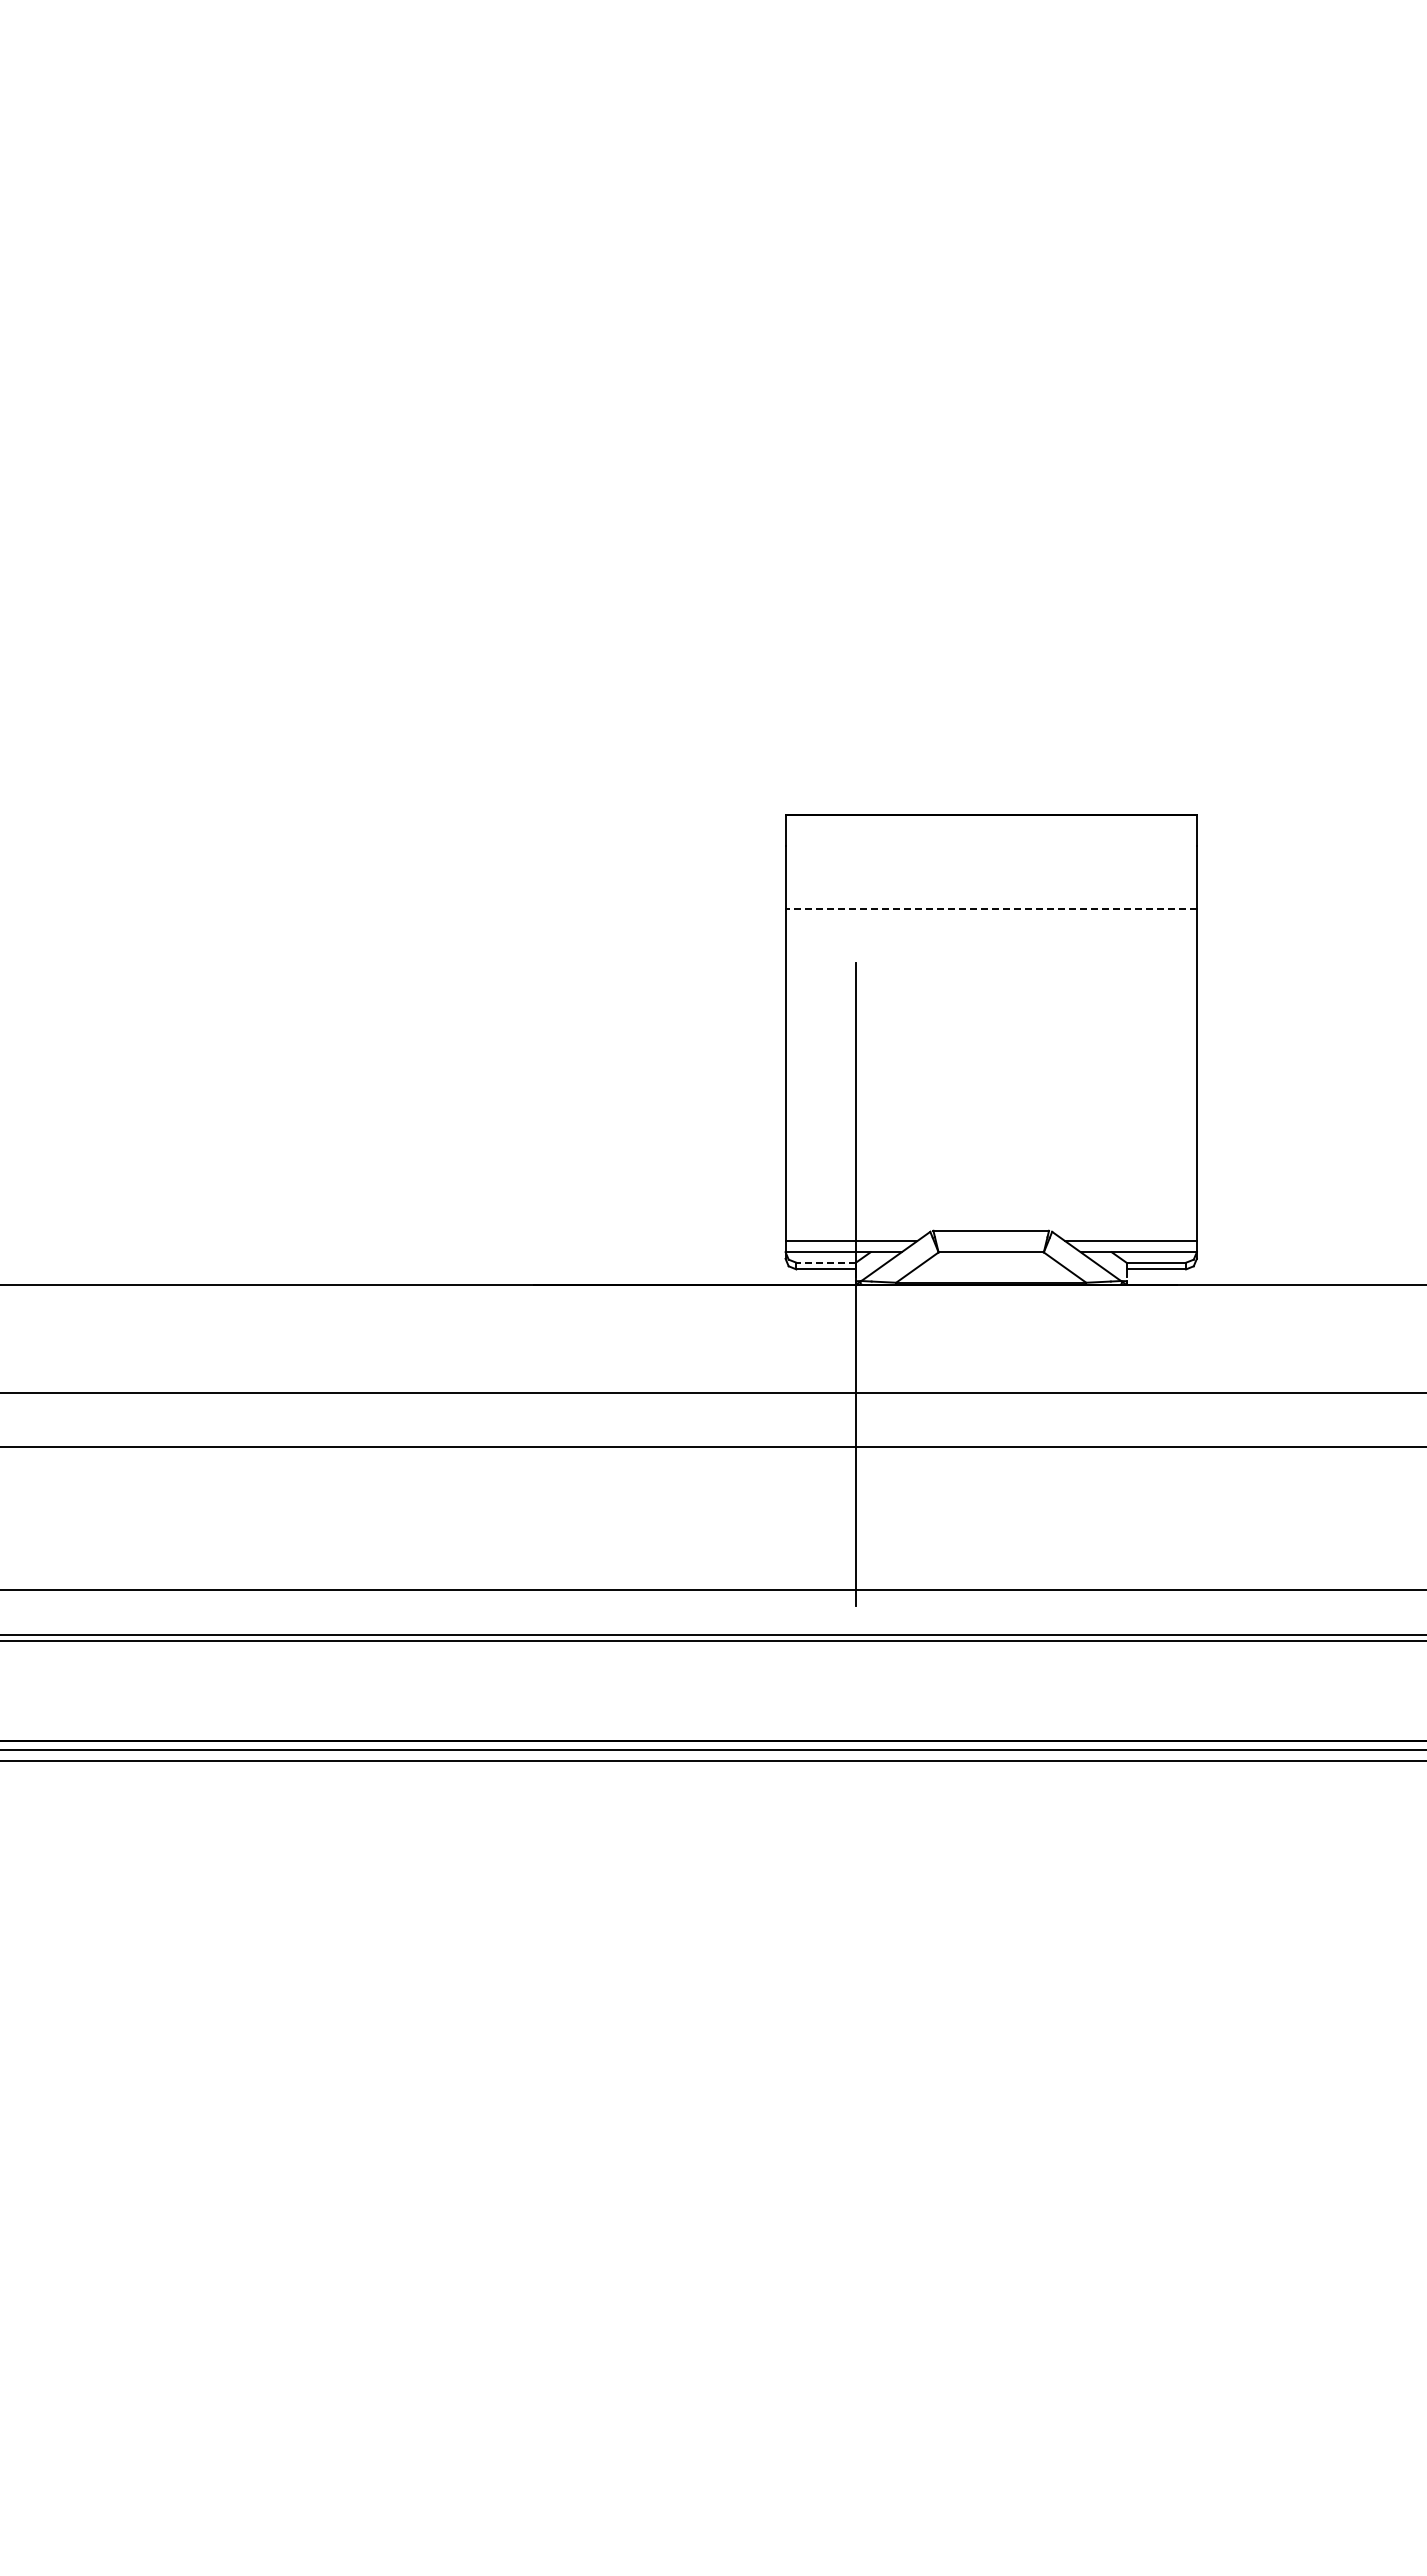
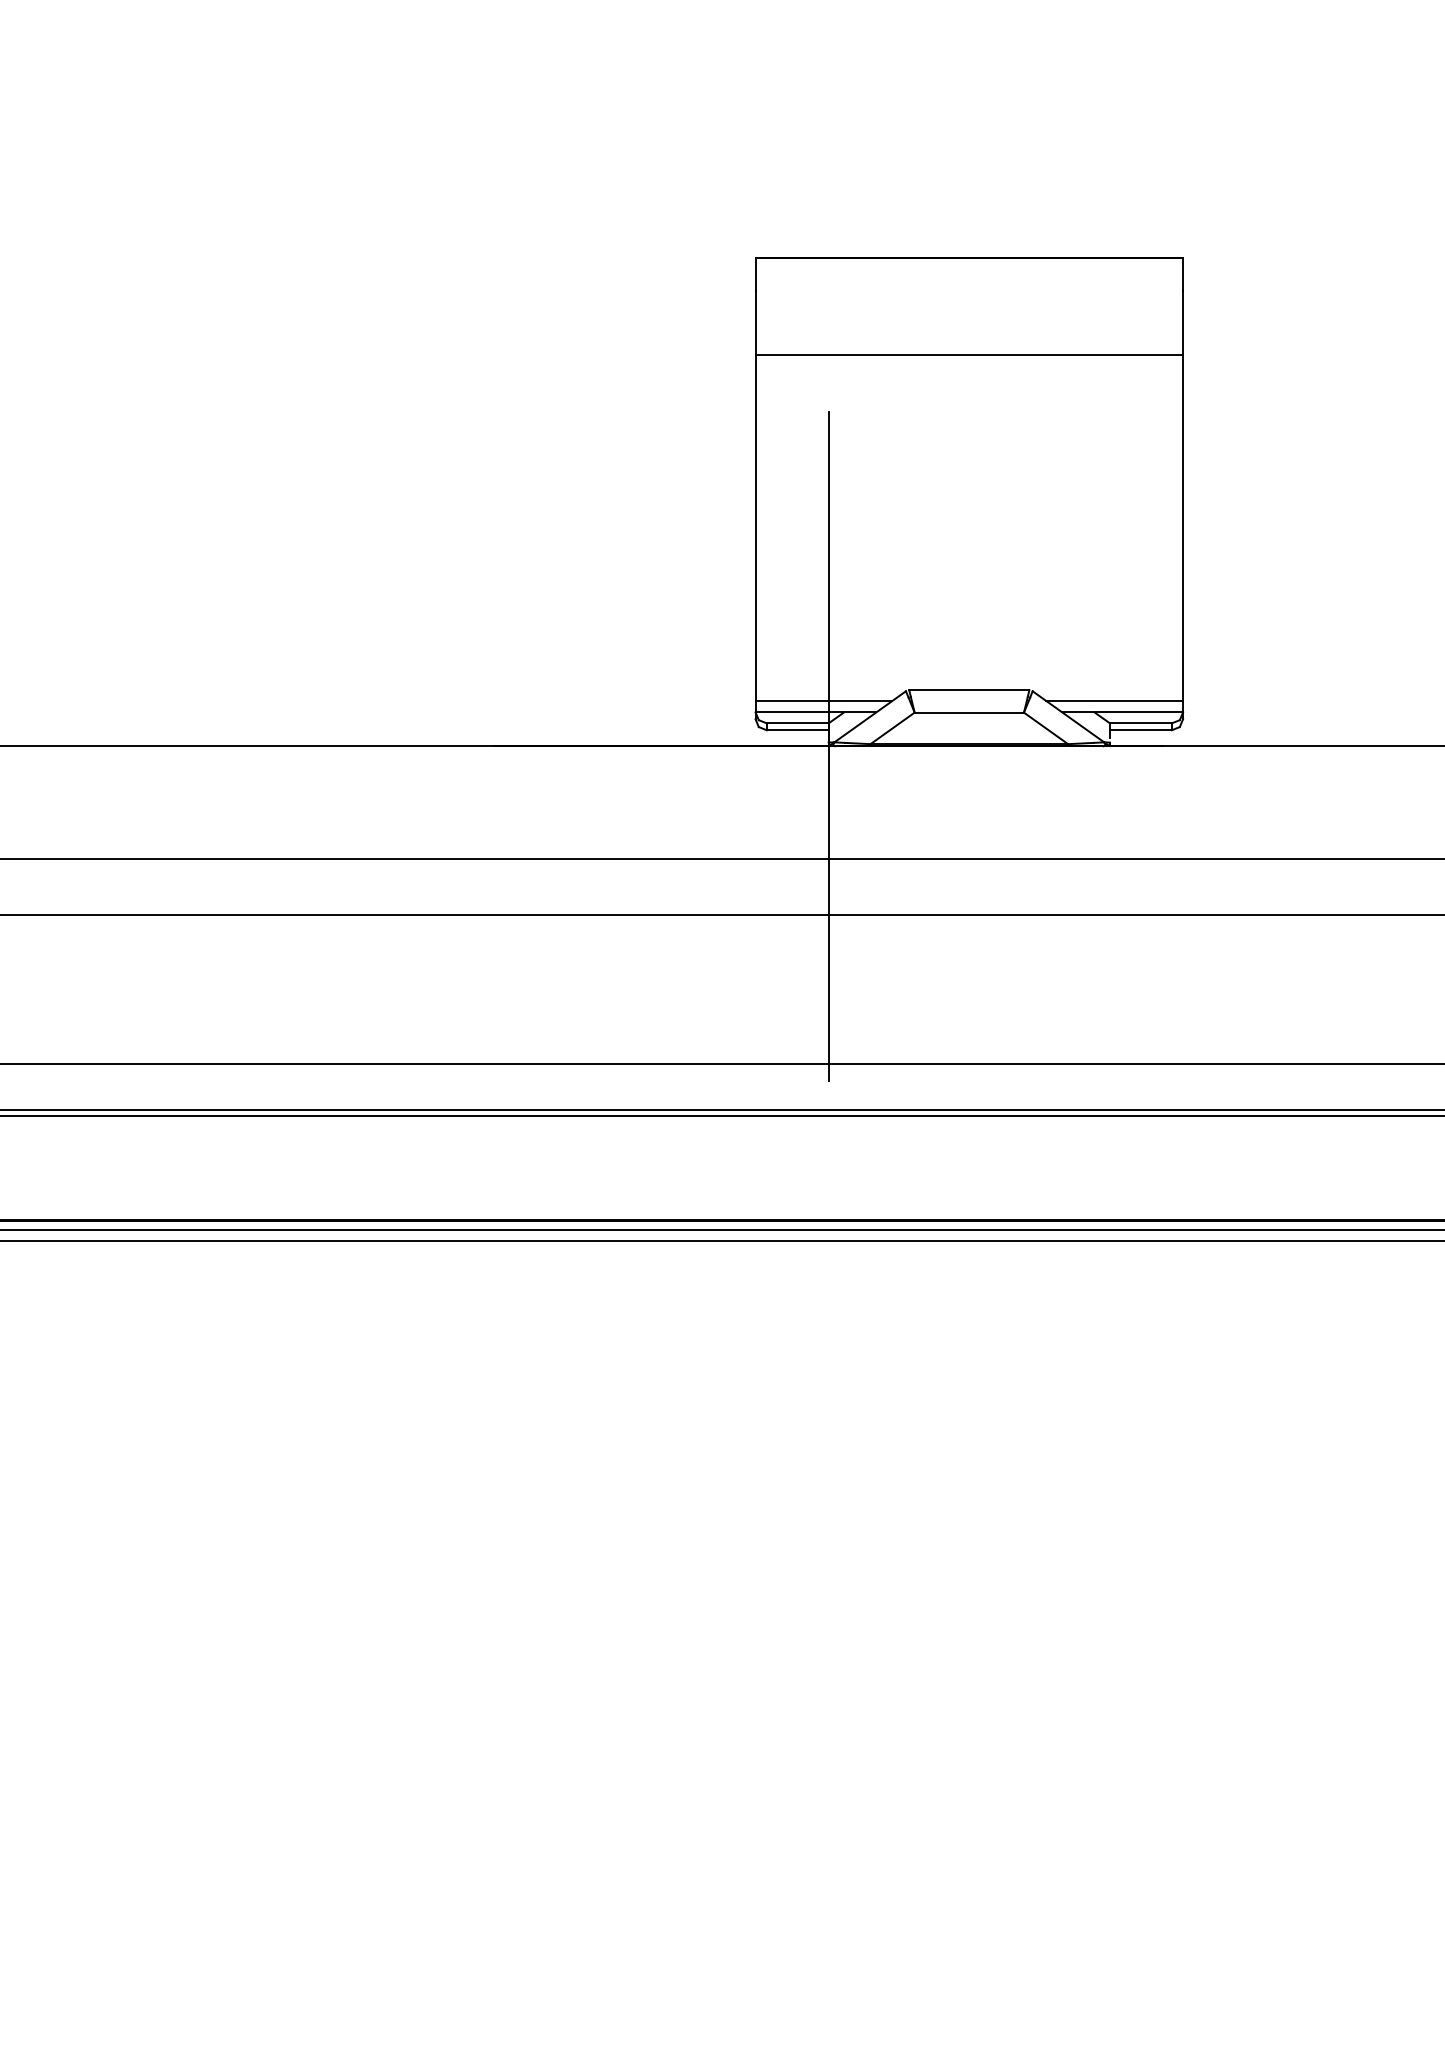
line: (991, 908) -> (969, 355), dashed -> solid
line: (826, 1262) -> (798, 723), dashed -> solid

